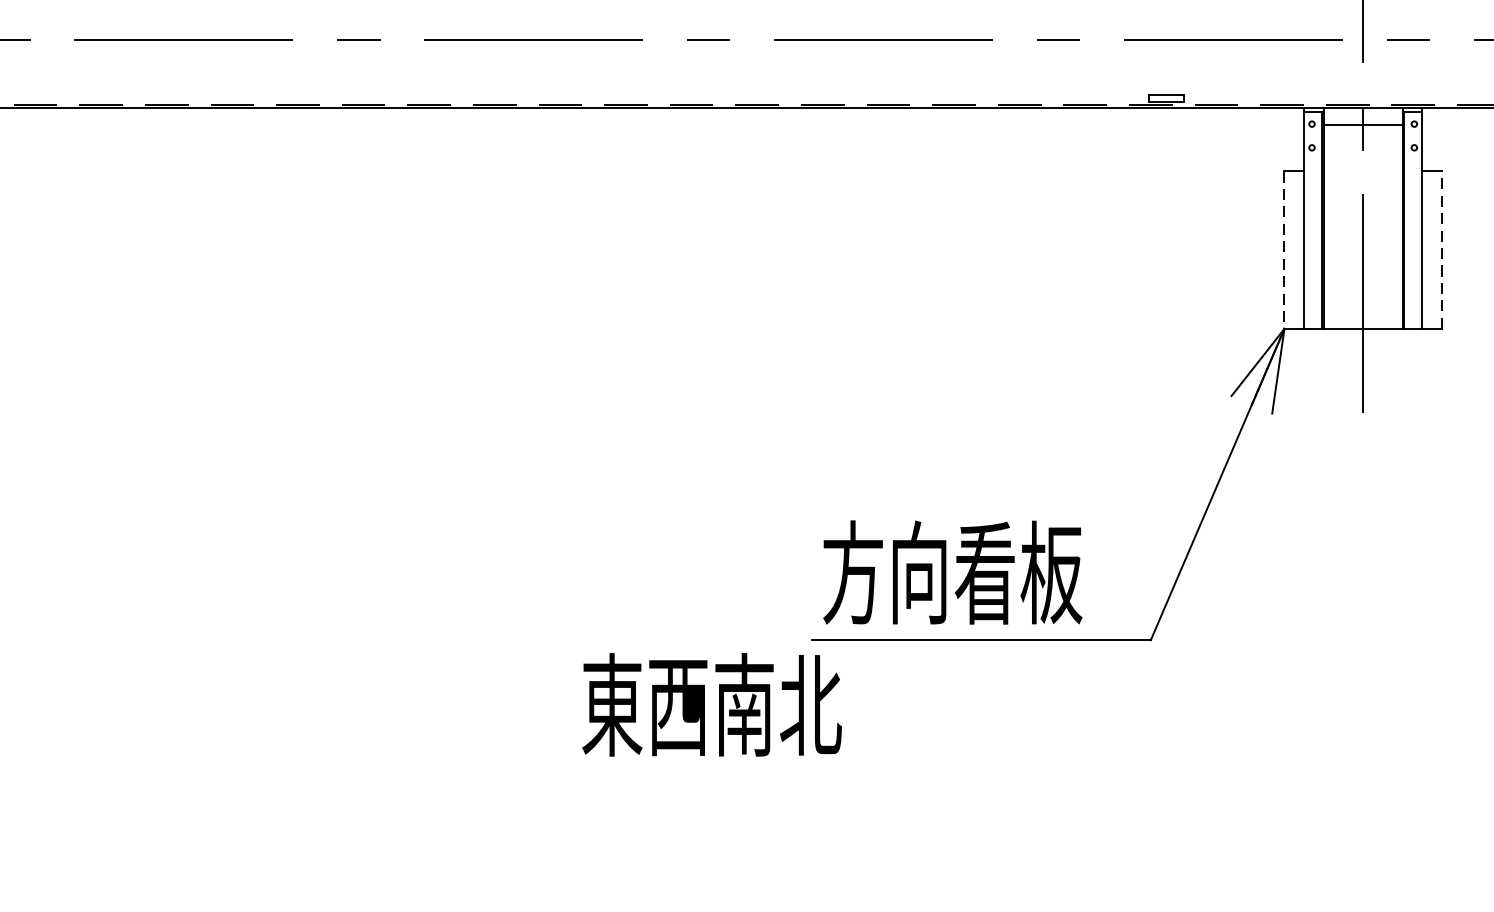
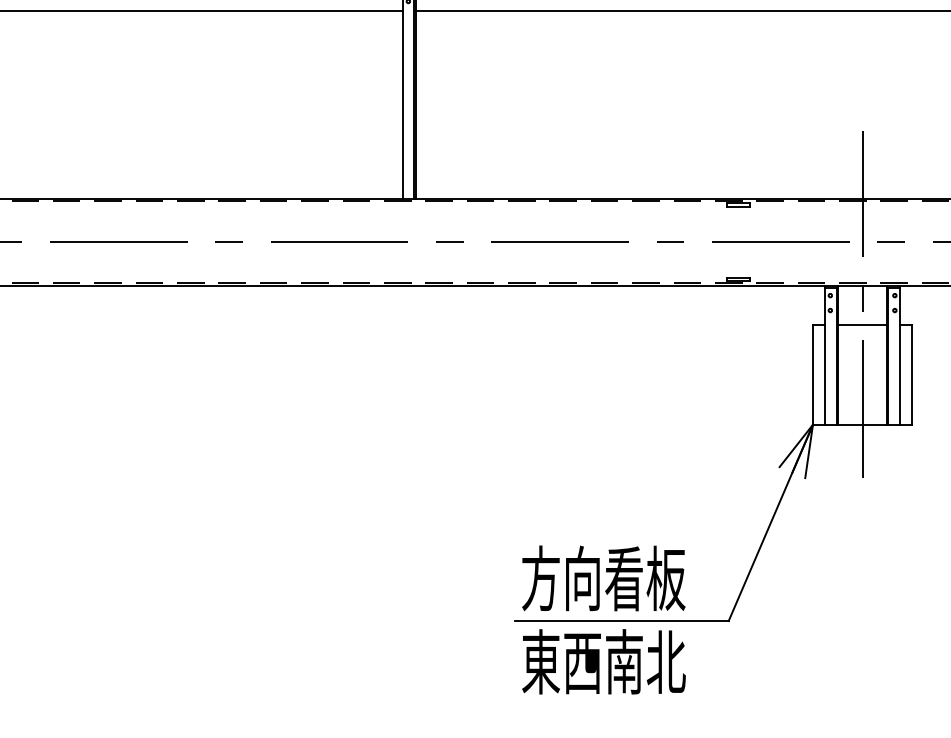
line: (1362, 125) -> (862, 325), moved
line: (1283, 250) -> (812, 375), dashed -> solid
line: (1442, 250) -> (912, 375), dashed -> solid
text: (711, 704) -> (603, 661), moved

